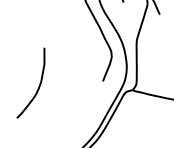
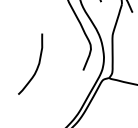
curve: (38, 86) -> (37, 67), moved

